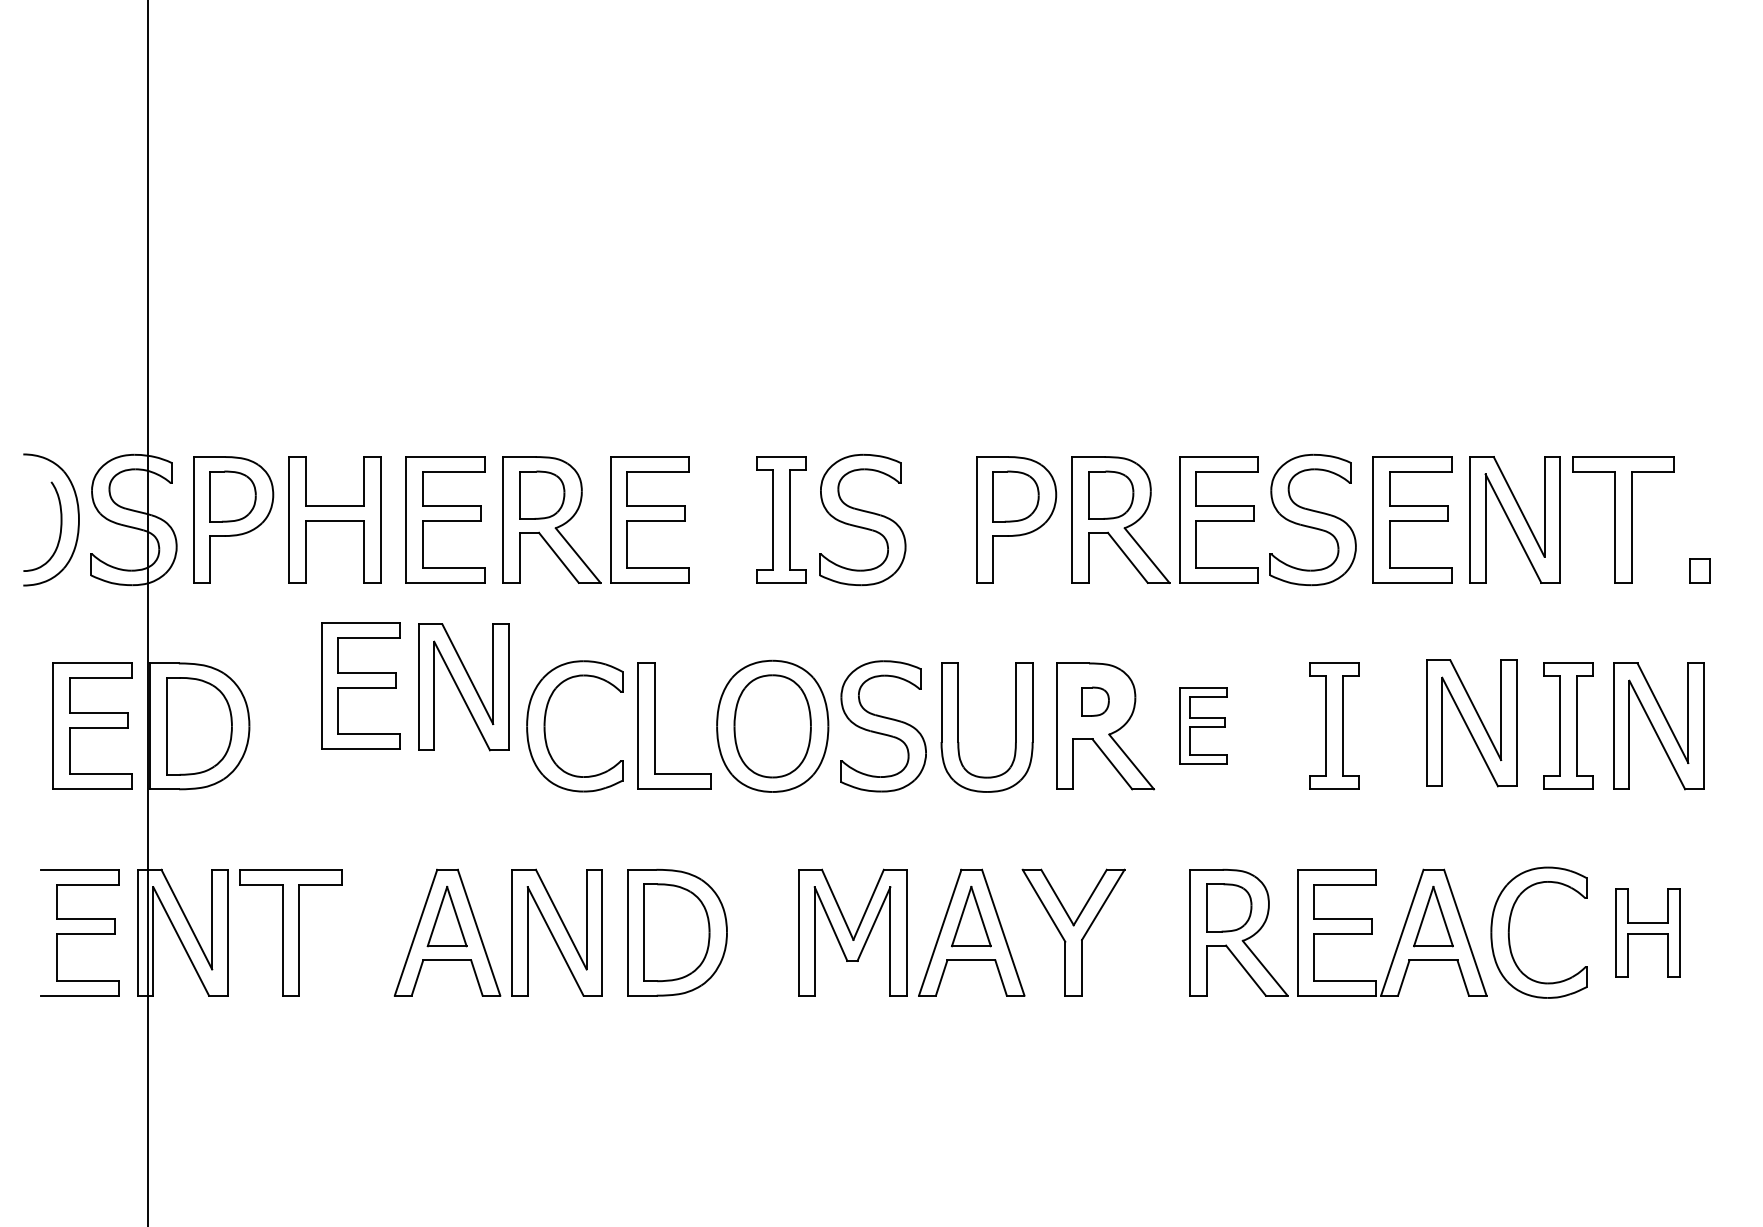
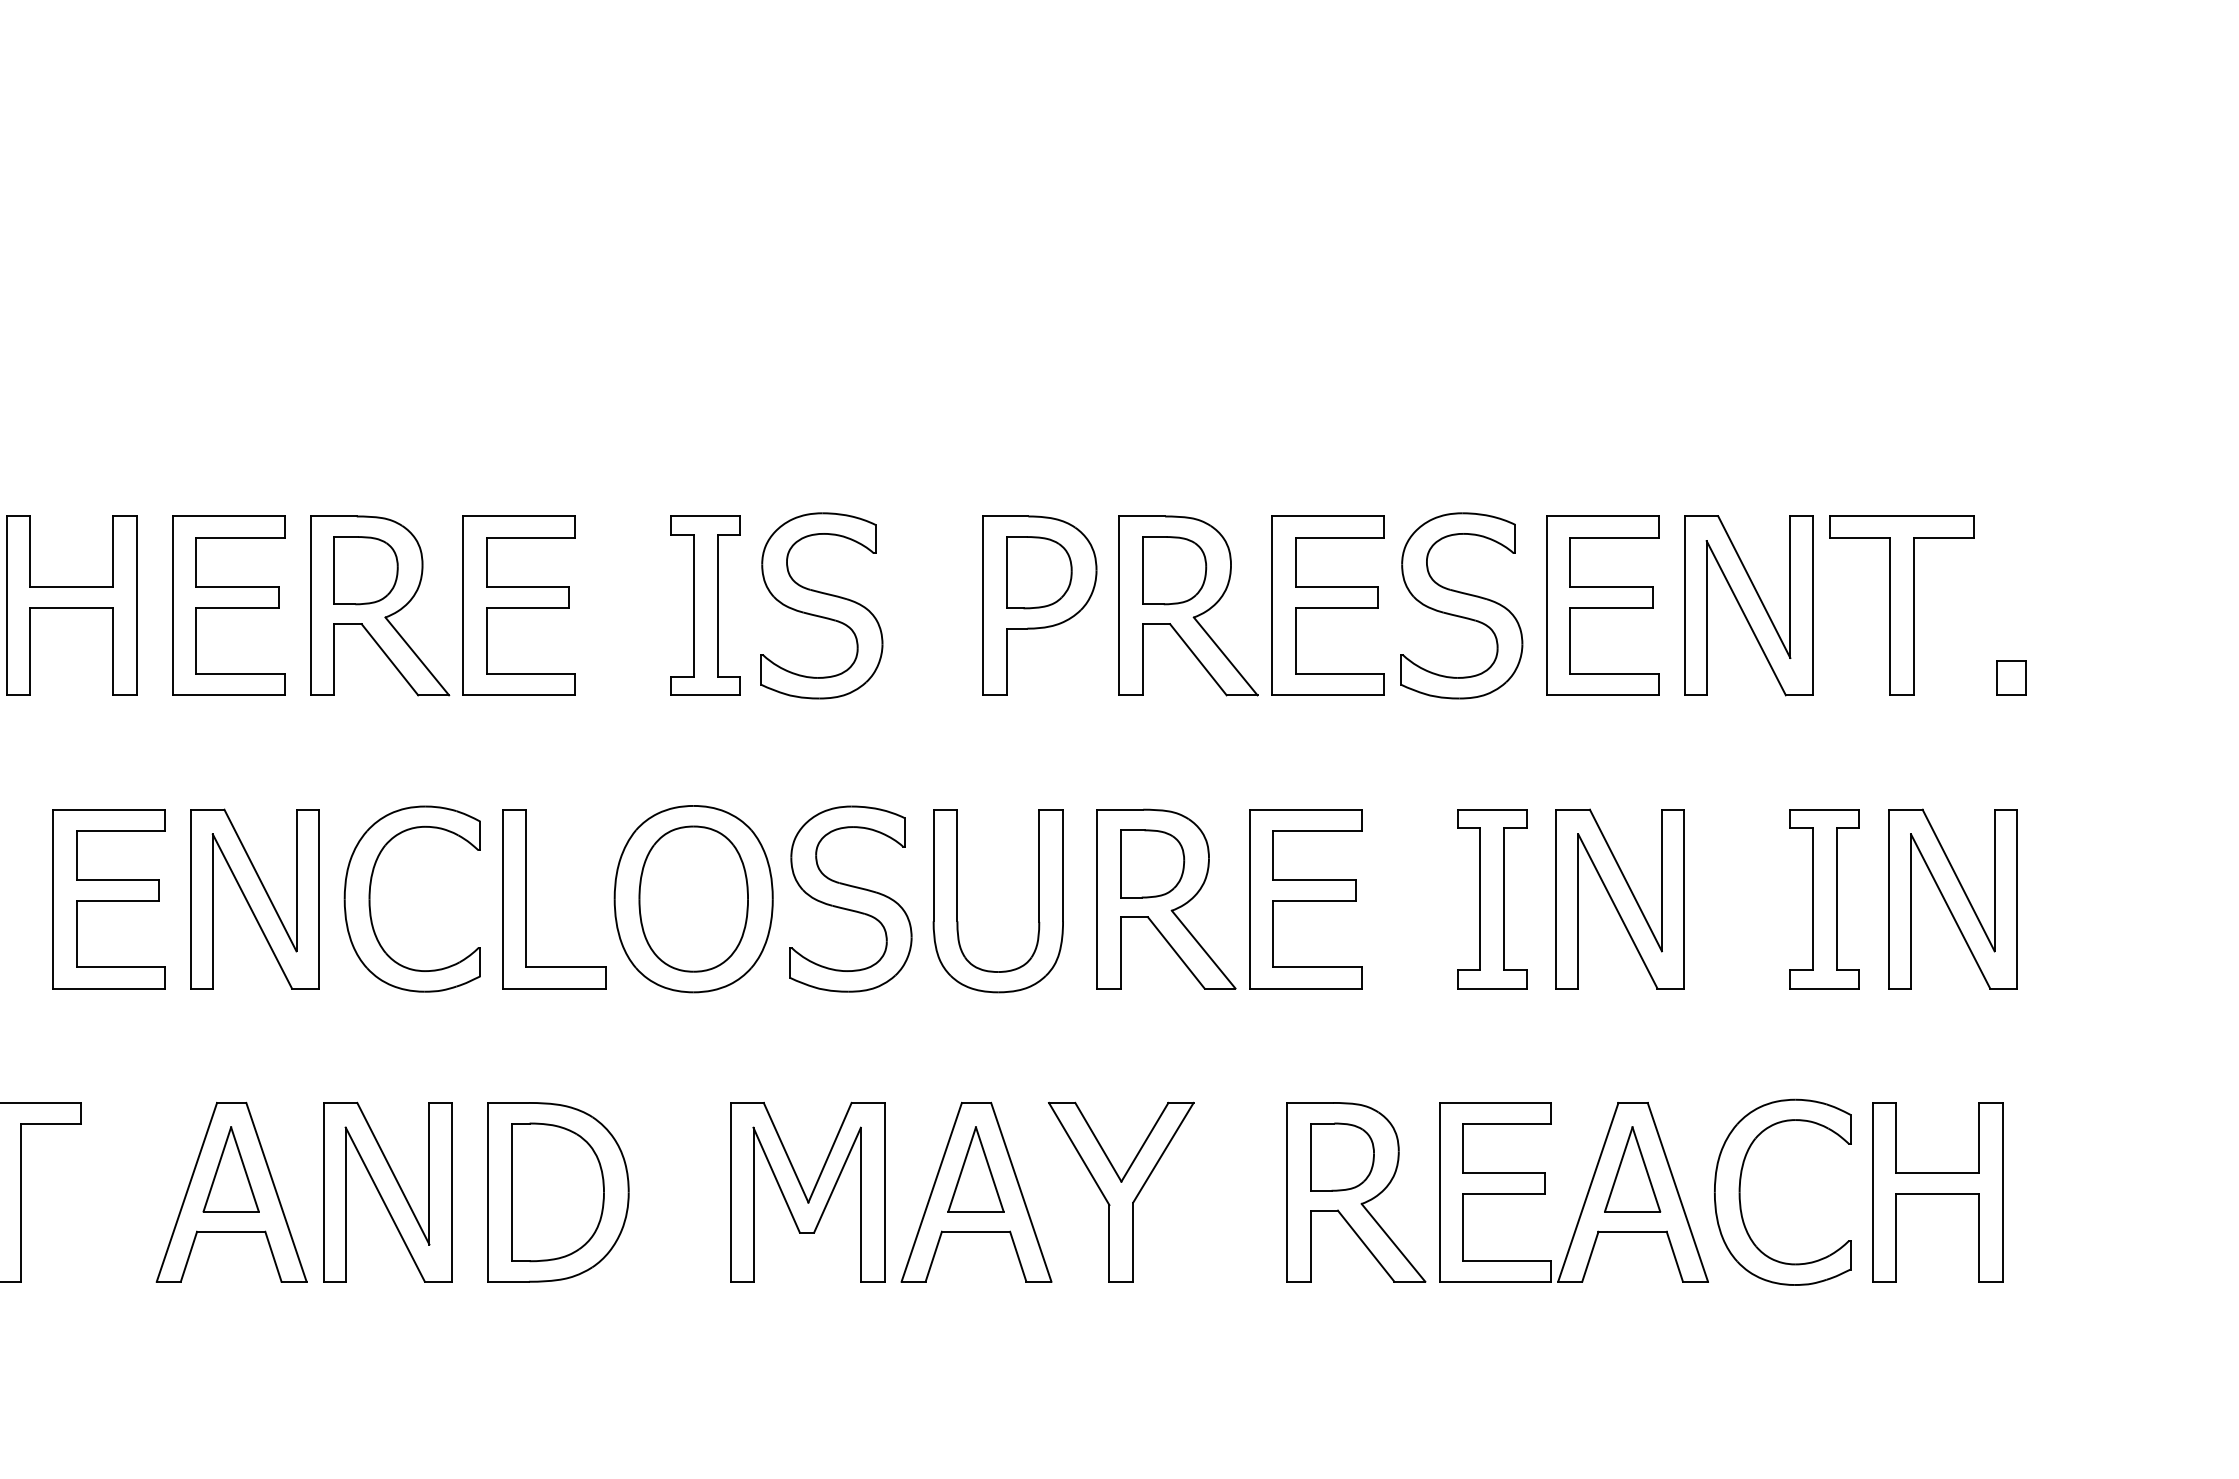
part: (360, 685) -> (108, 897), moved
part: (463, 687) -> (254, 899), moved
part: (1095, 701) -> (1152, 863), size x1.67
part: (1471, 723) -> (1619, 899), moved
part: (1203, 725) -> (1305, 897), size x1.67
part: (1647, 932) -> (1936, 1192), size x1.43

